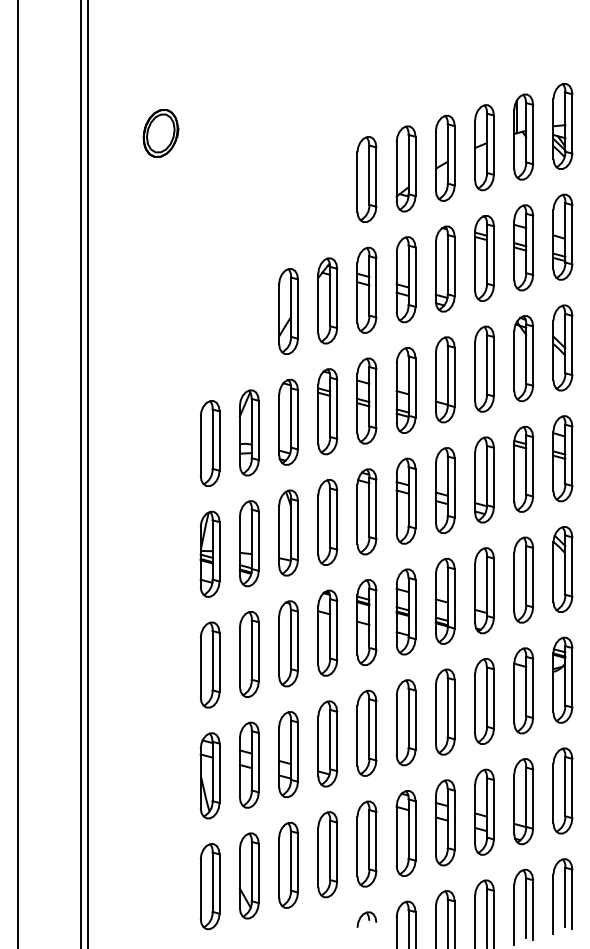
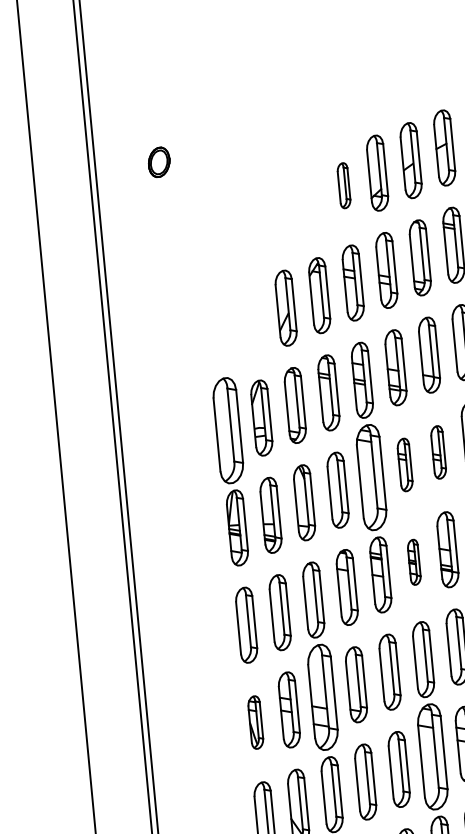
part: (160, 133) -> (158, 162), size x0.7
part: (366, 179) -> (343, 185), size x0.6
part: (209, 443) -> (227, 430), size x1.4
part: (444, 490) -> (438, 452), size x0.7
part: (405, 500) -> (404, 464), size x0.7
part: (366, 511) -> (371, 477), size x1.4
part: (405, 611) -> (413, 561), size x0.6
part: (288, 754) -> (322, 697), size x1.4
part: (209, 775) -> (255, 722), size x0.7
part: (405, 833) -> (432, 756), size x1.4

